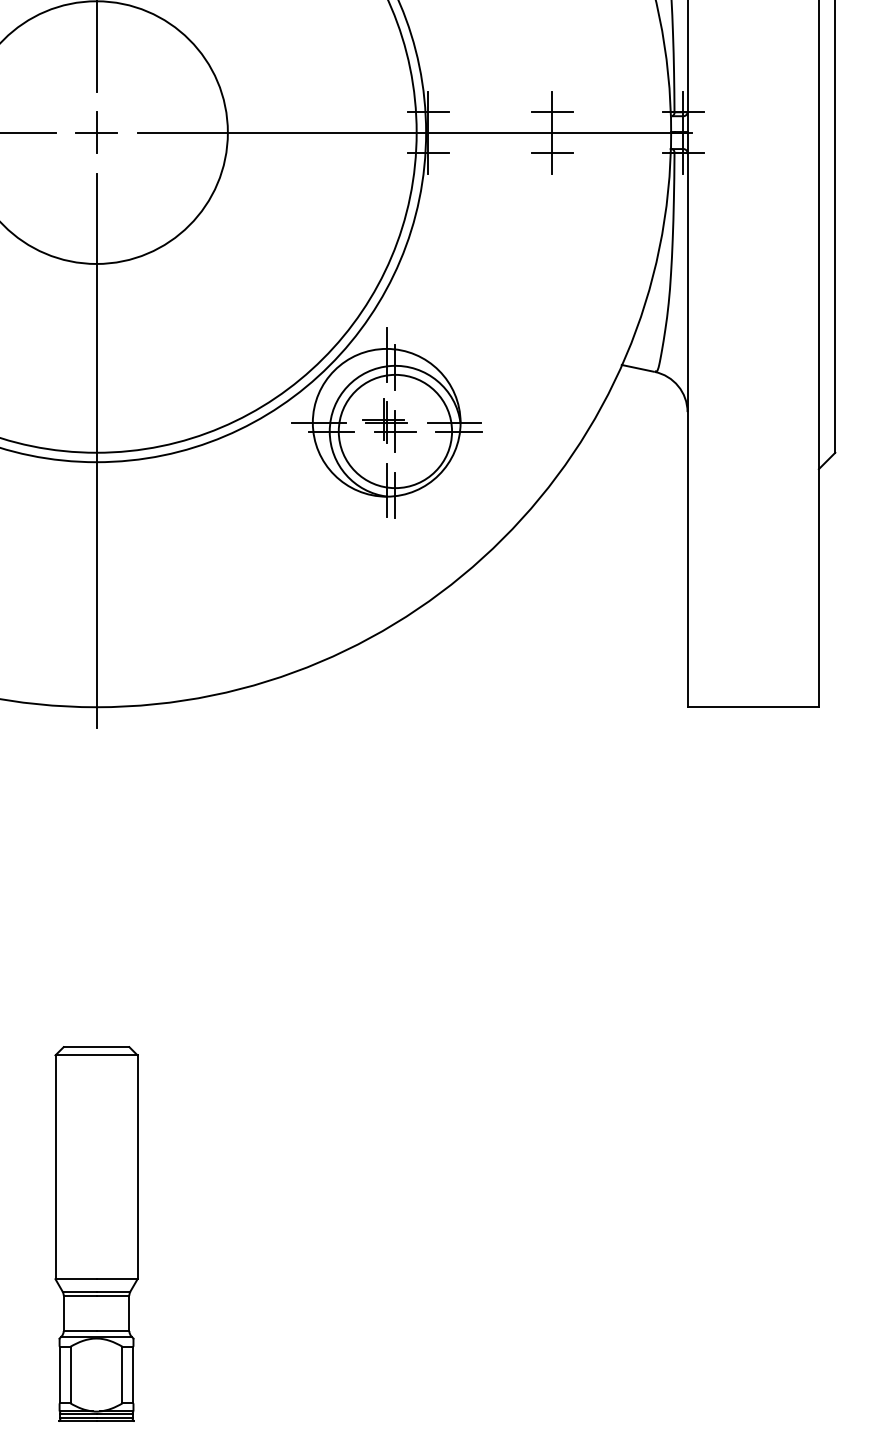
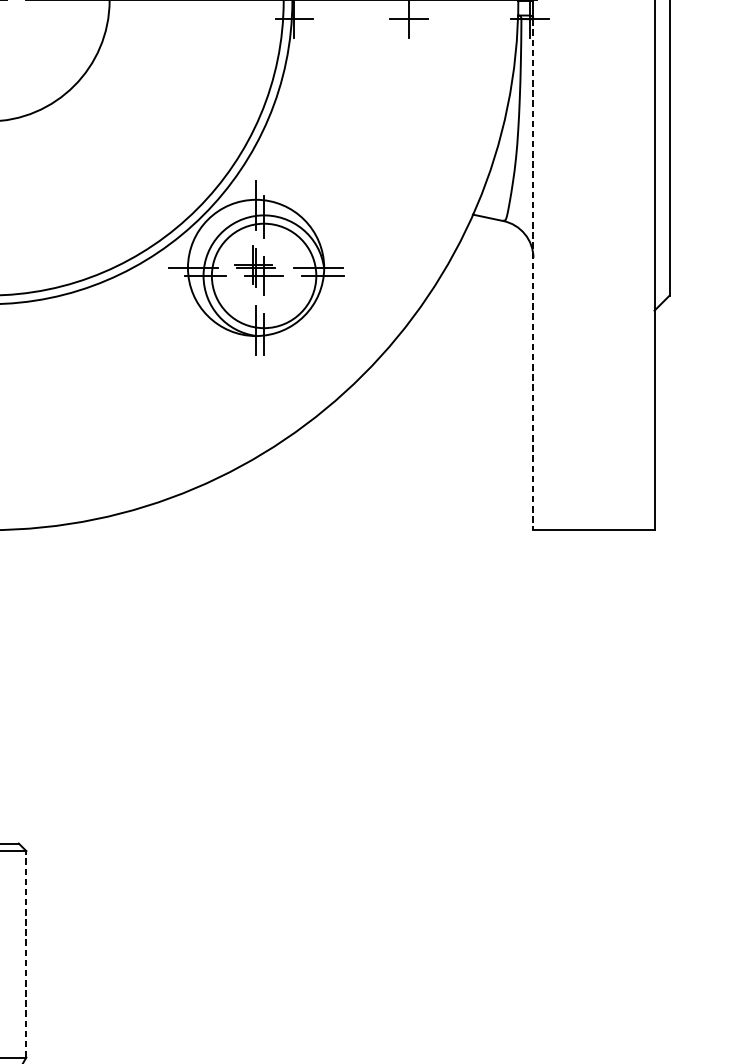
line: (687, 430) -> (533, 275), solid -> dashed
line: (137, 1167) -> (26, 954), solid -> dashed

